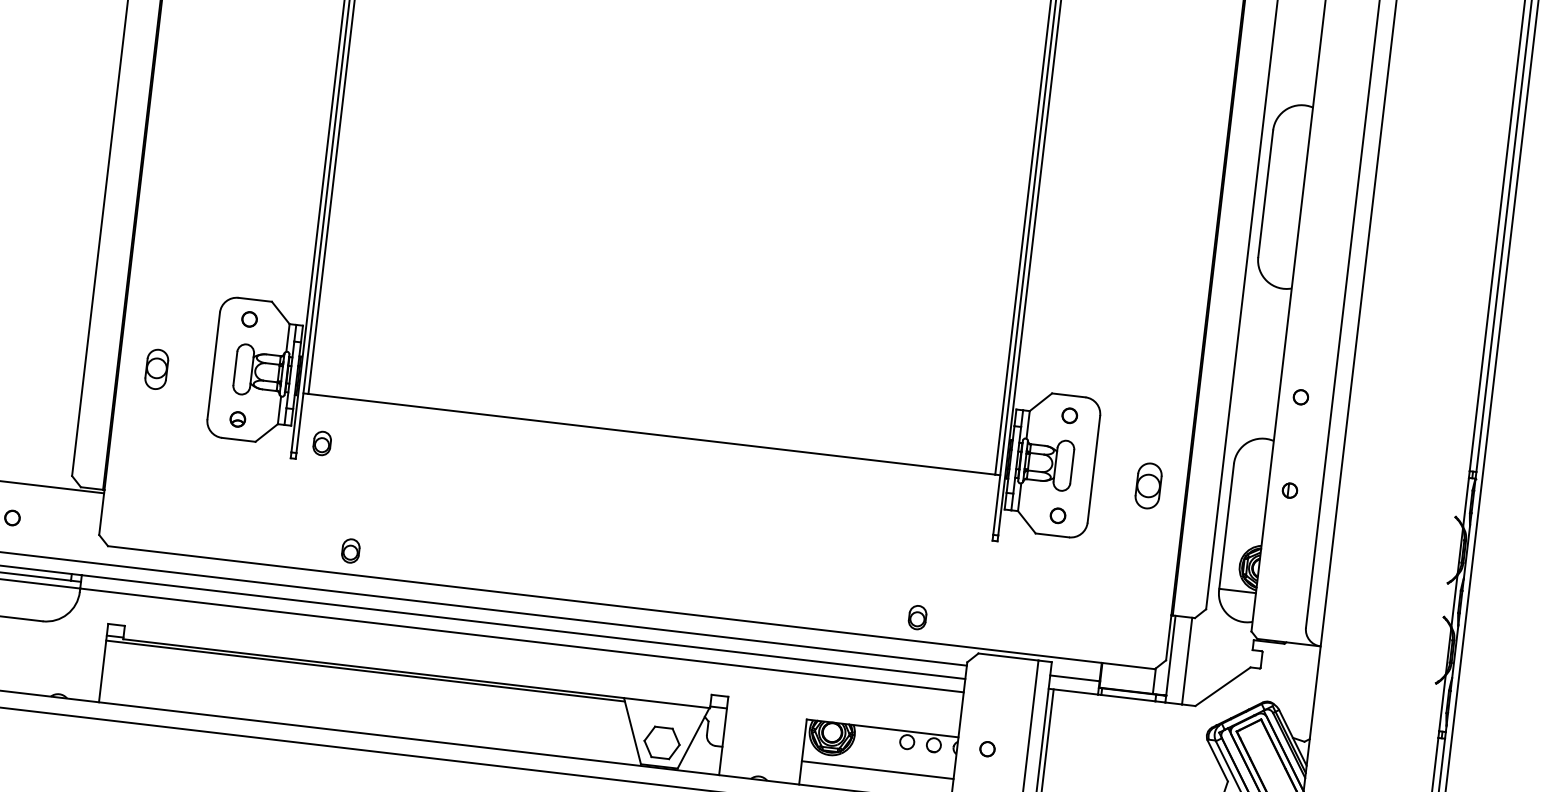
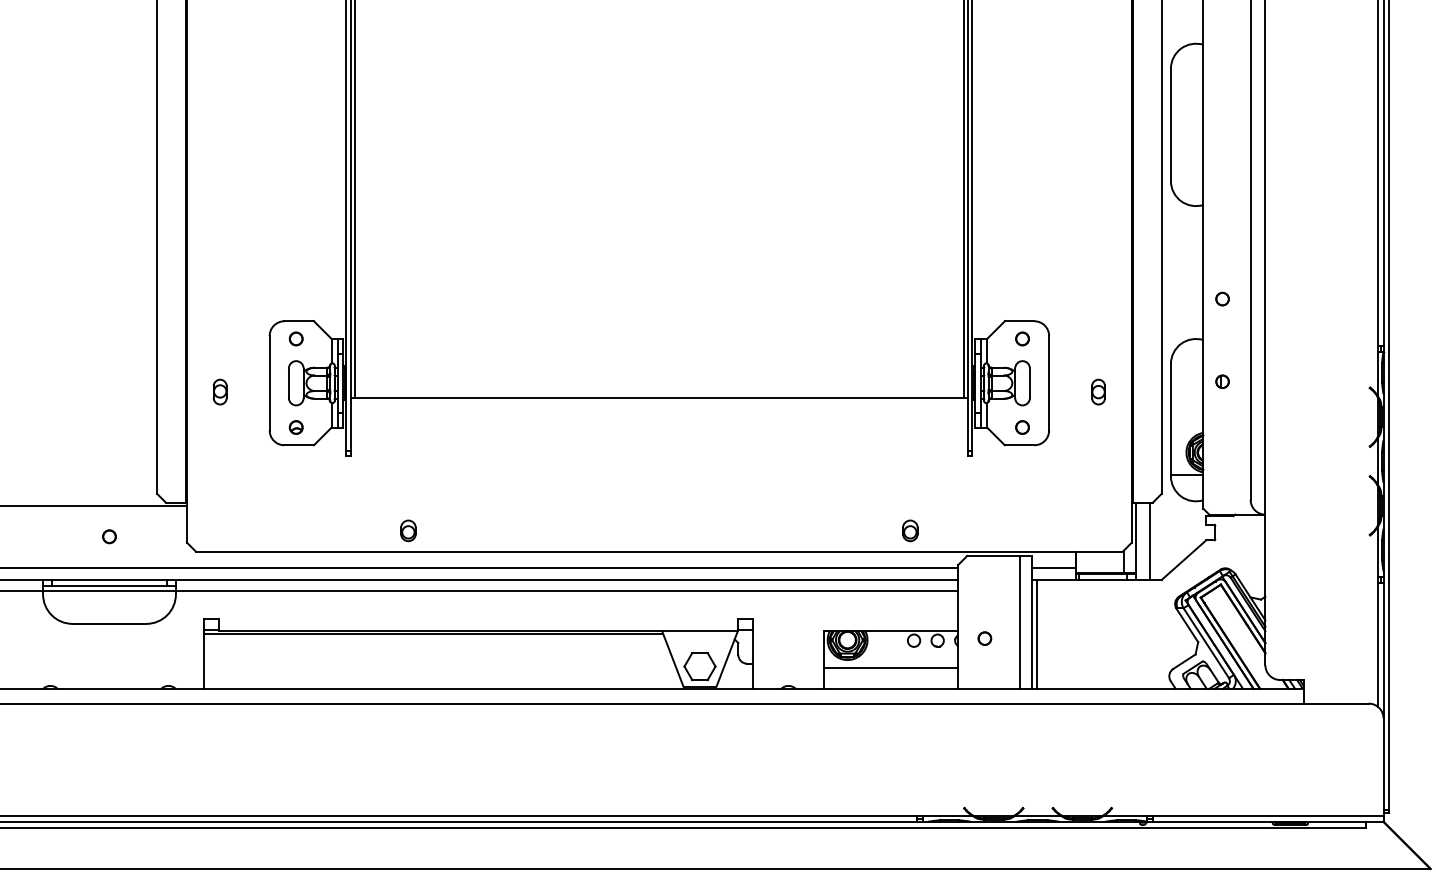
part: (155, 368) -> (219, 391), size x0.71
part: (322, 443) -> (372, 439), removed
part: (1148, 485) -> (1098, 391), size x0.62

